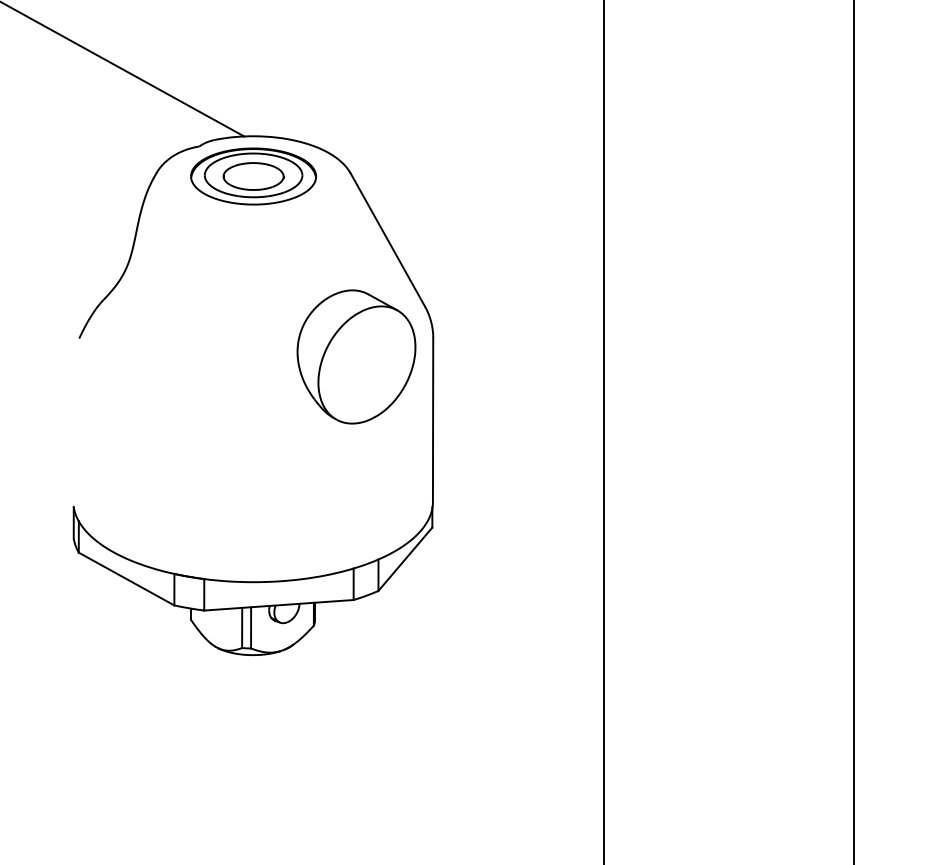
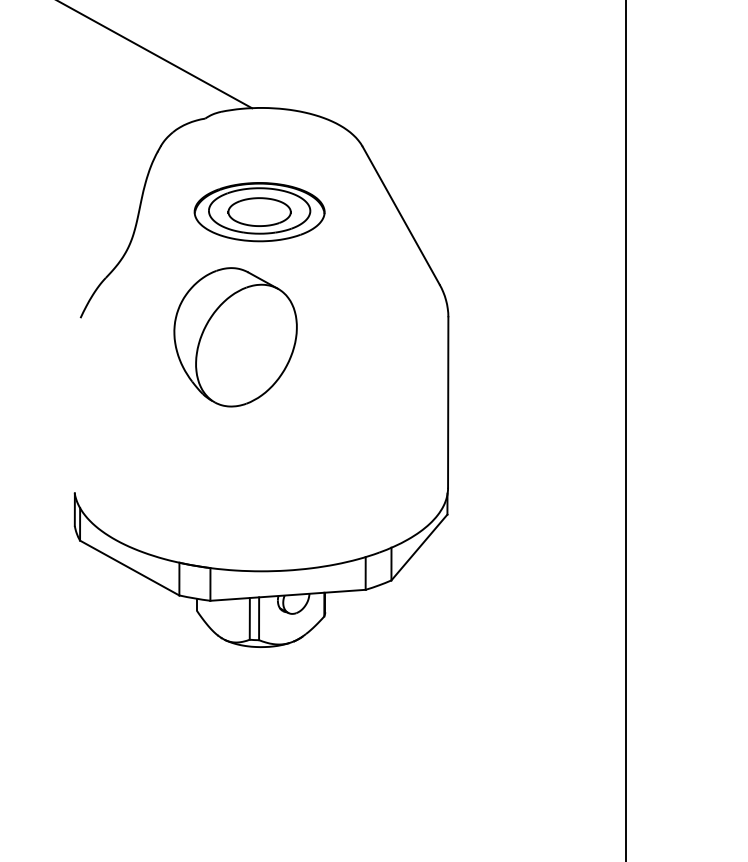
part: (253, 176) -> (259, 212), moved
part: (356, 356) -> (235, 336), moved

